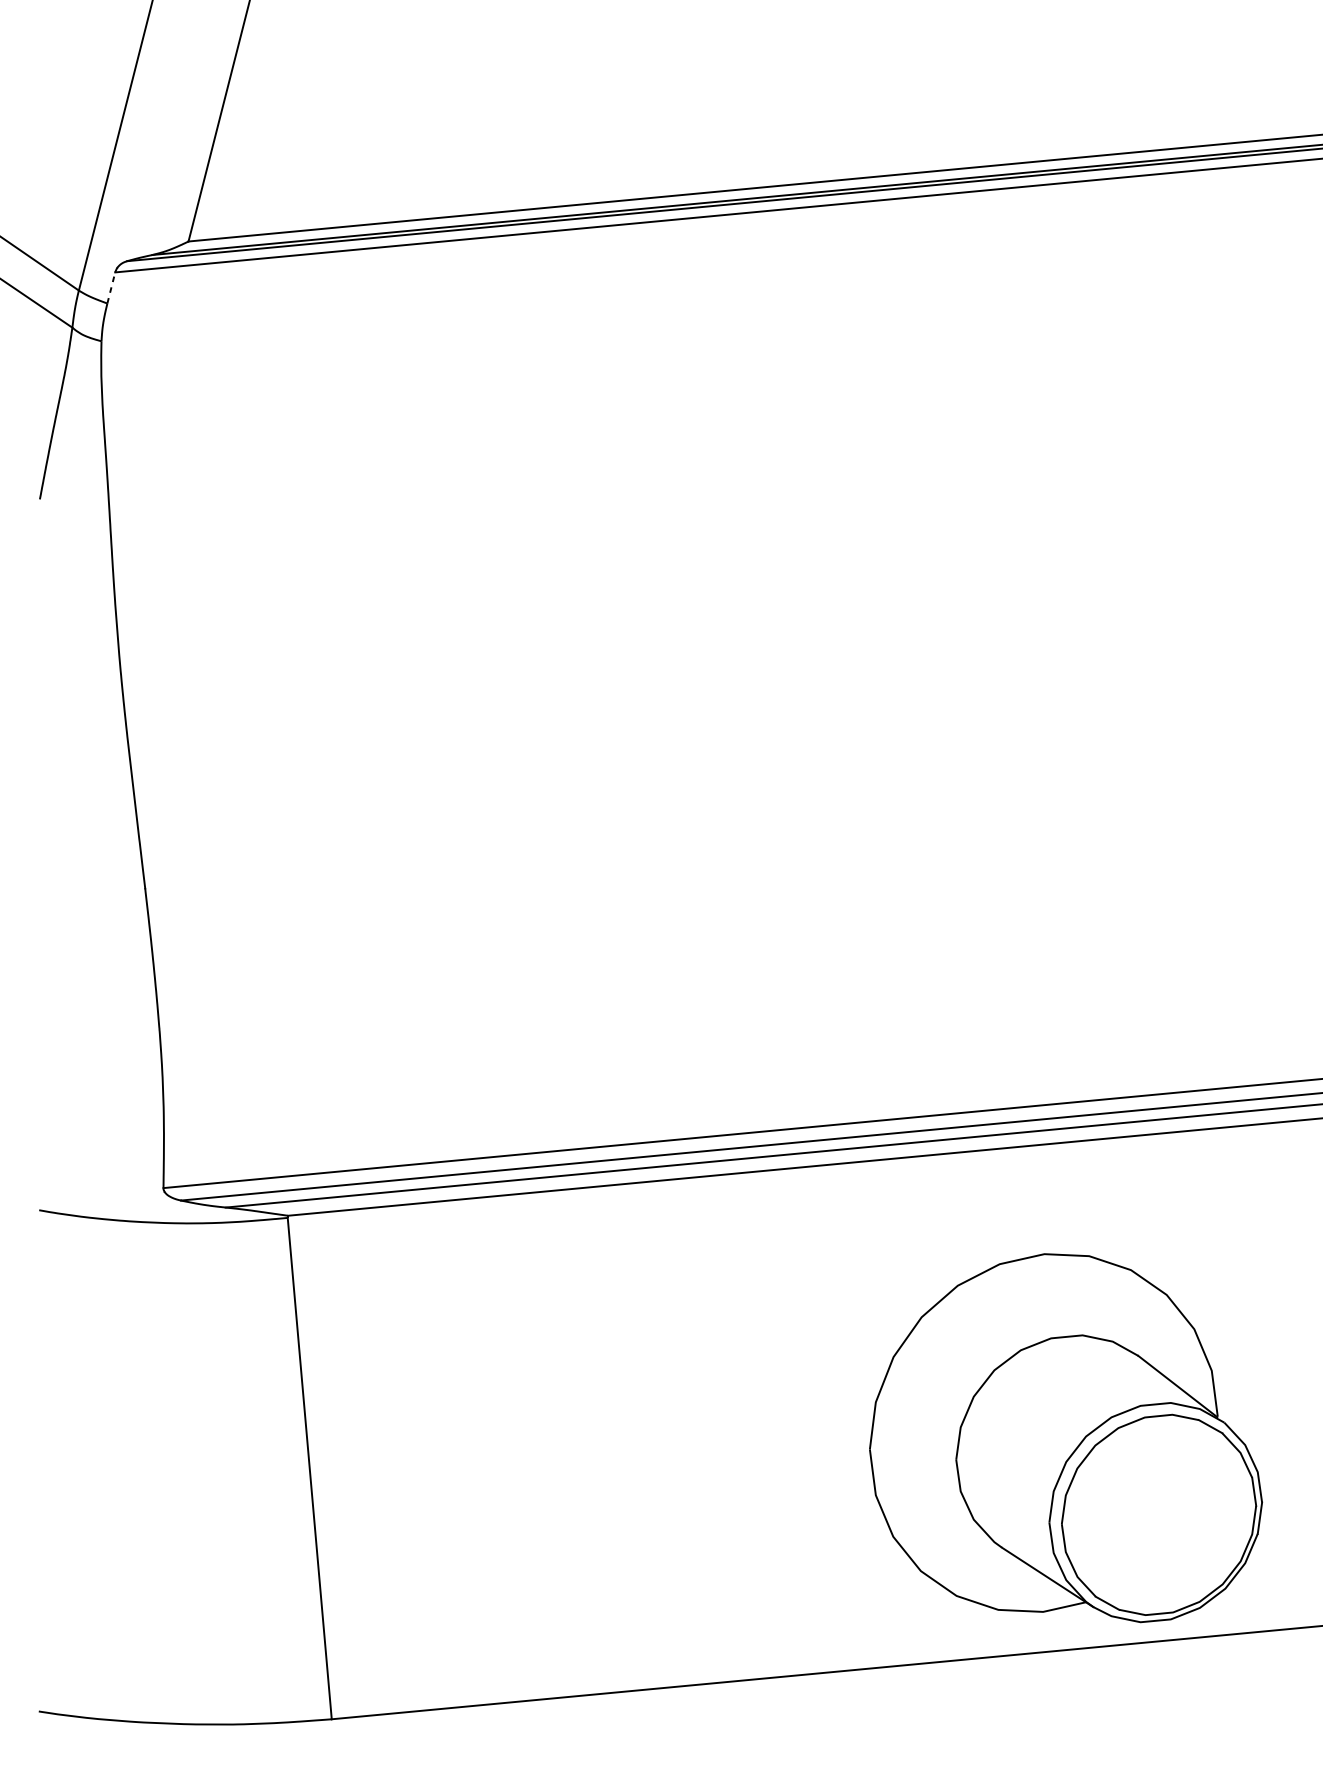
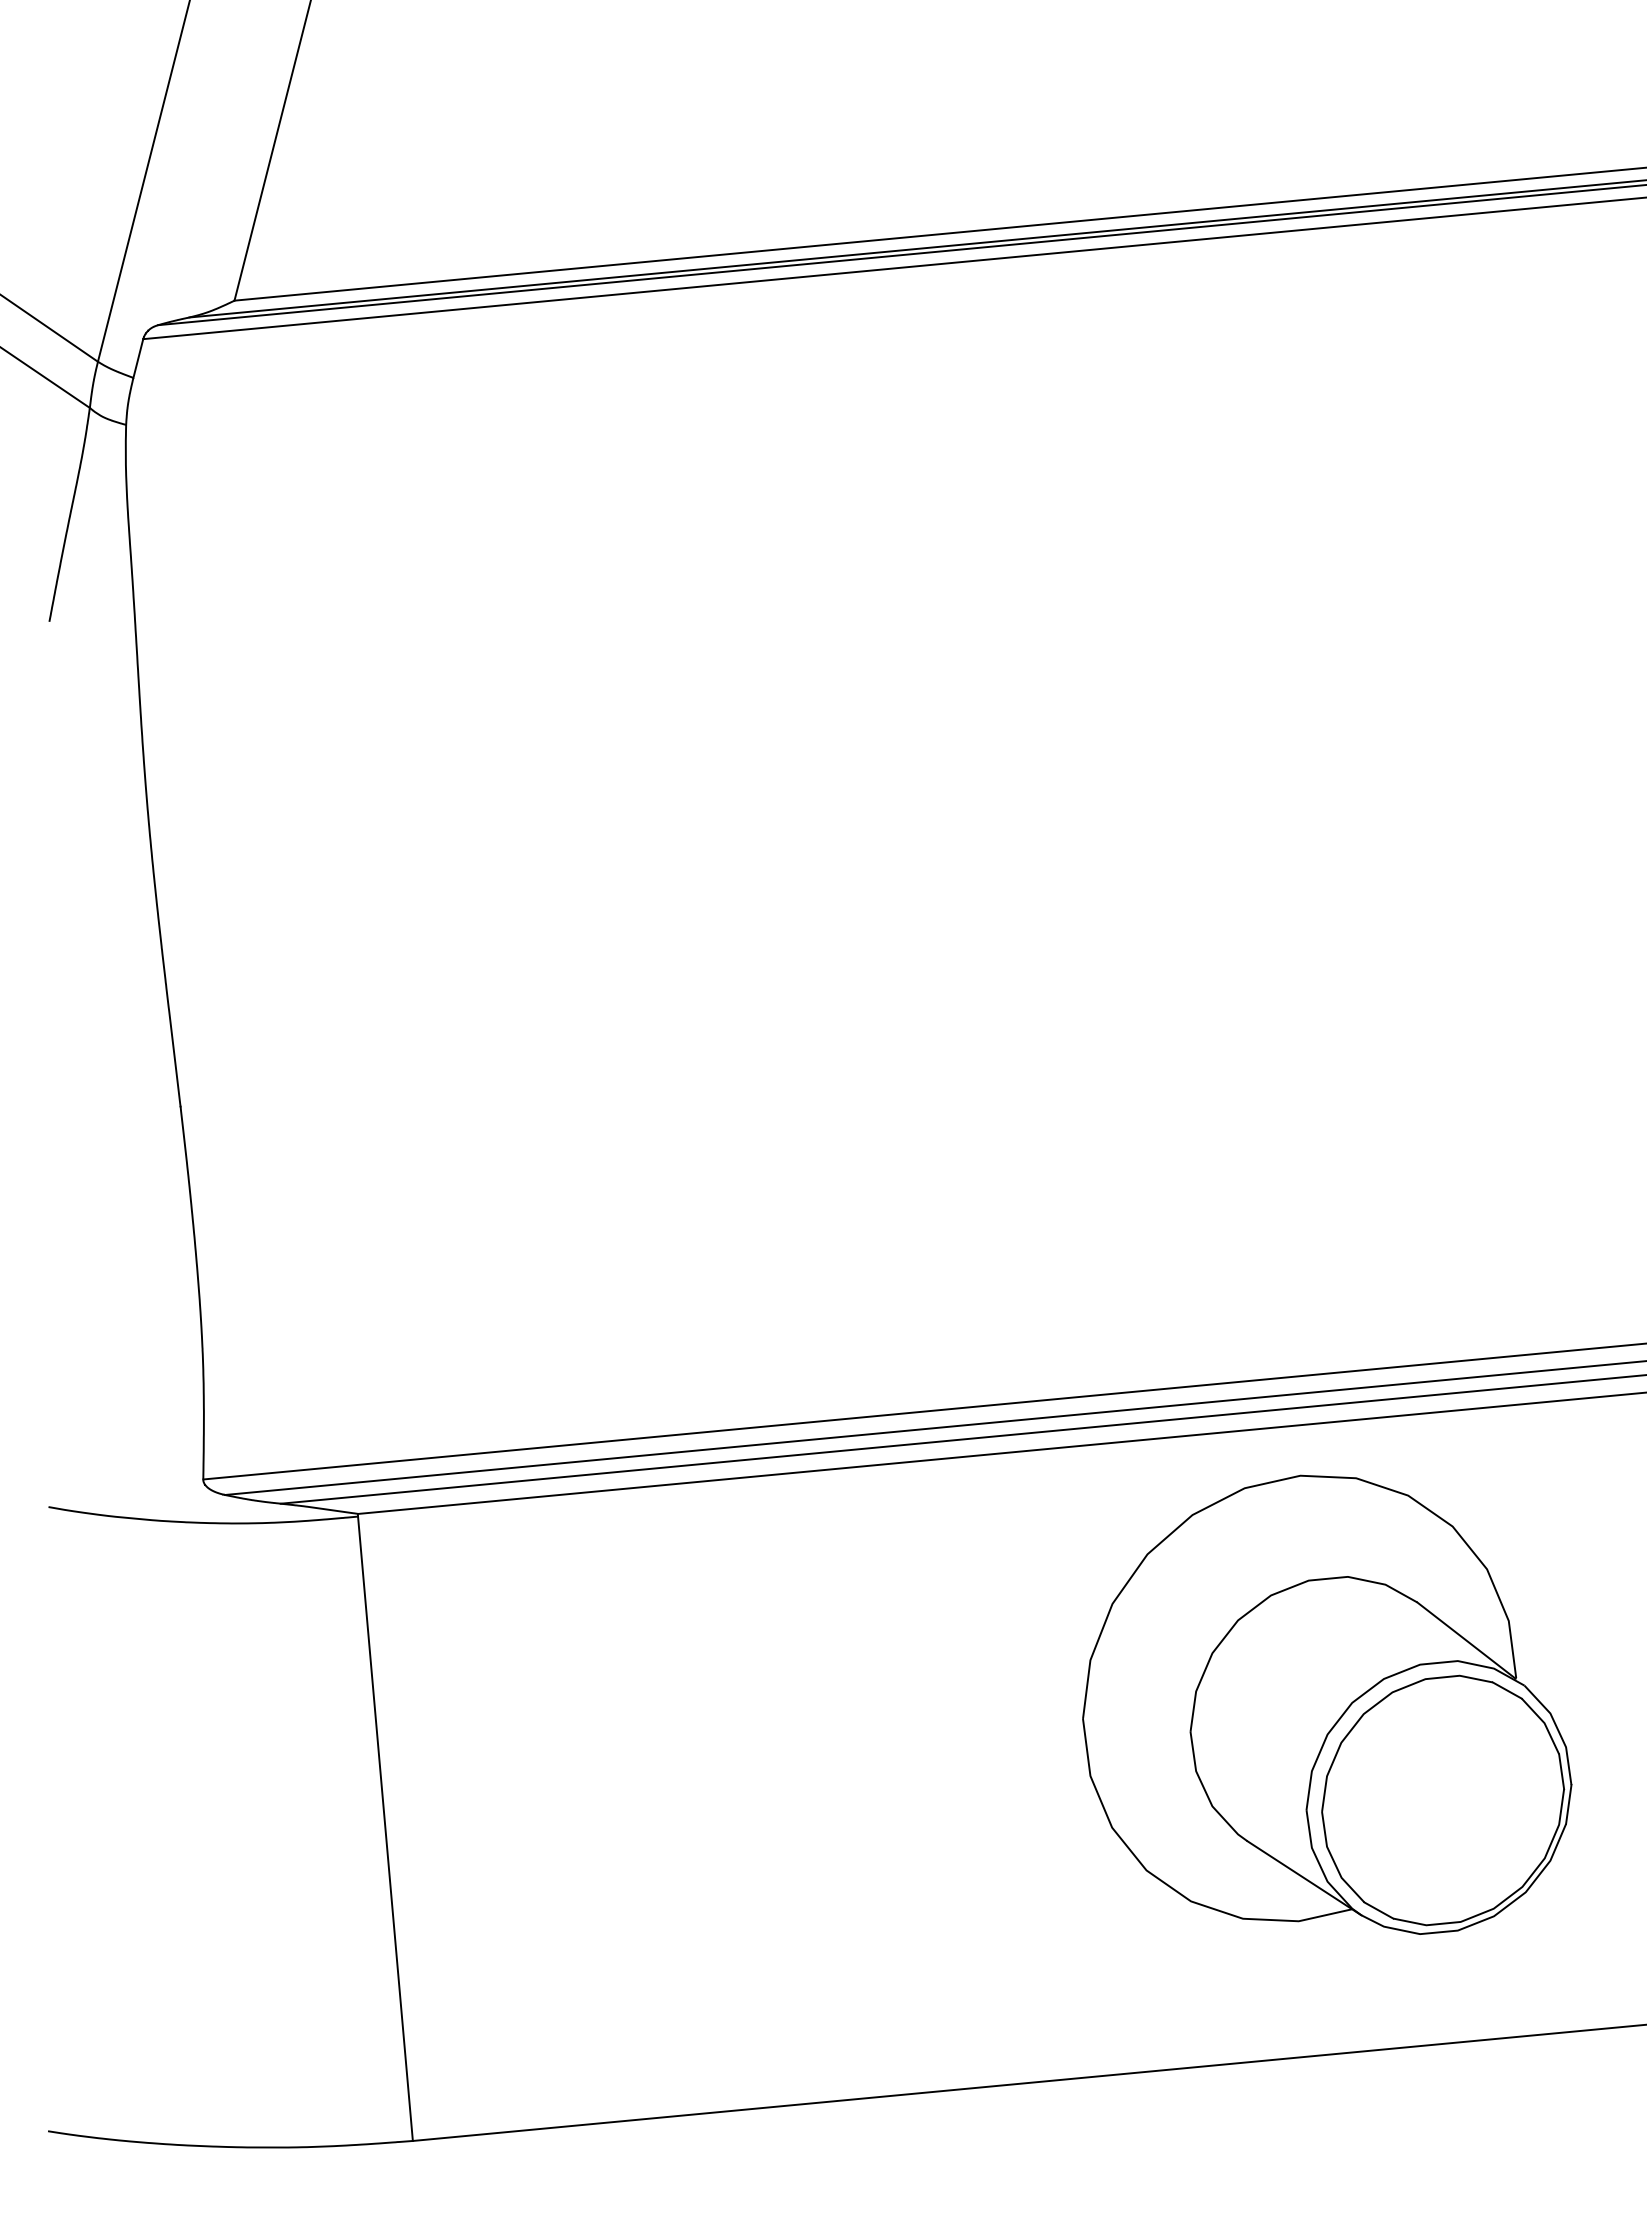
line: (111, 287) -> (138, 358), dashed -> solid
part: (1066, 1437) -> (1327, 1704), moved

